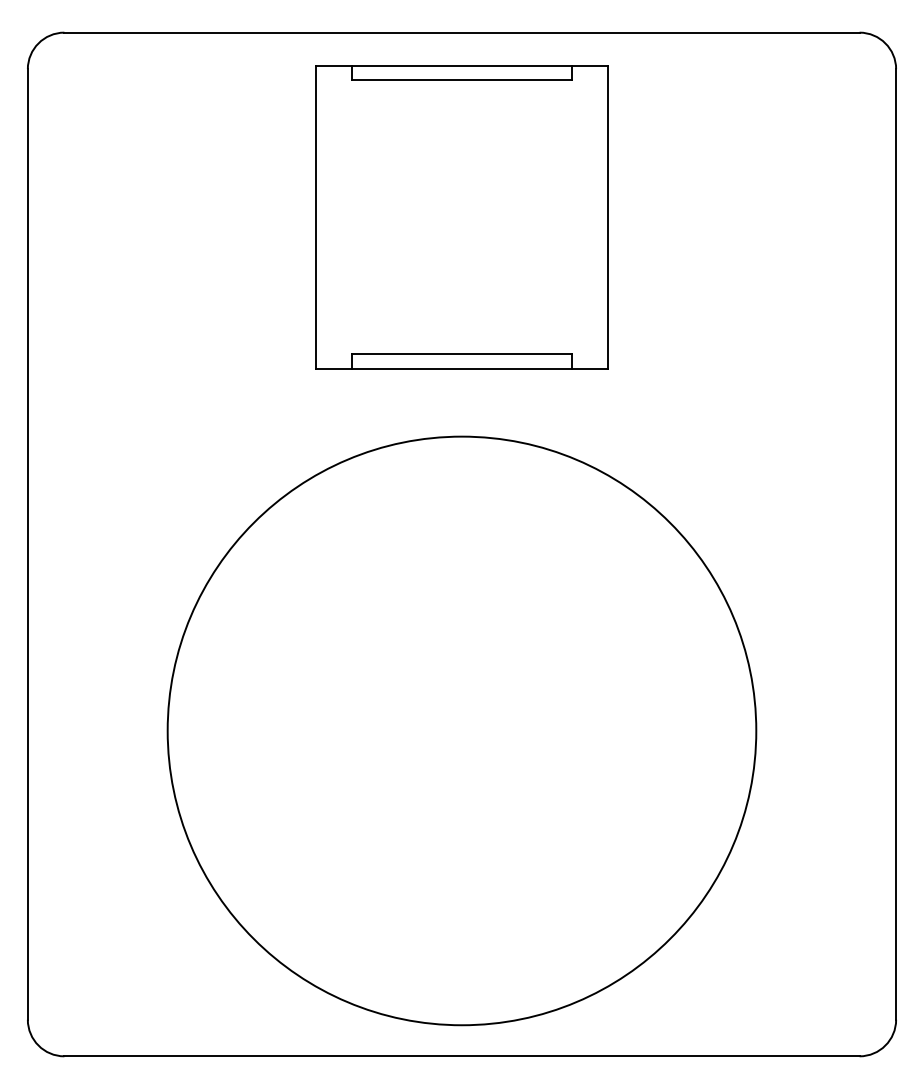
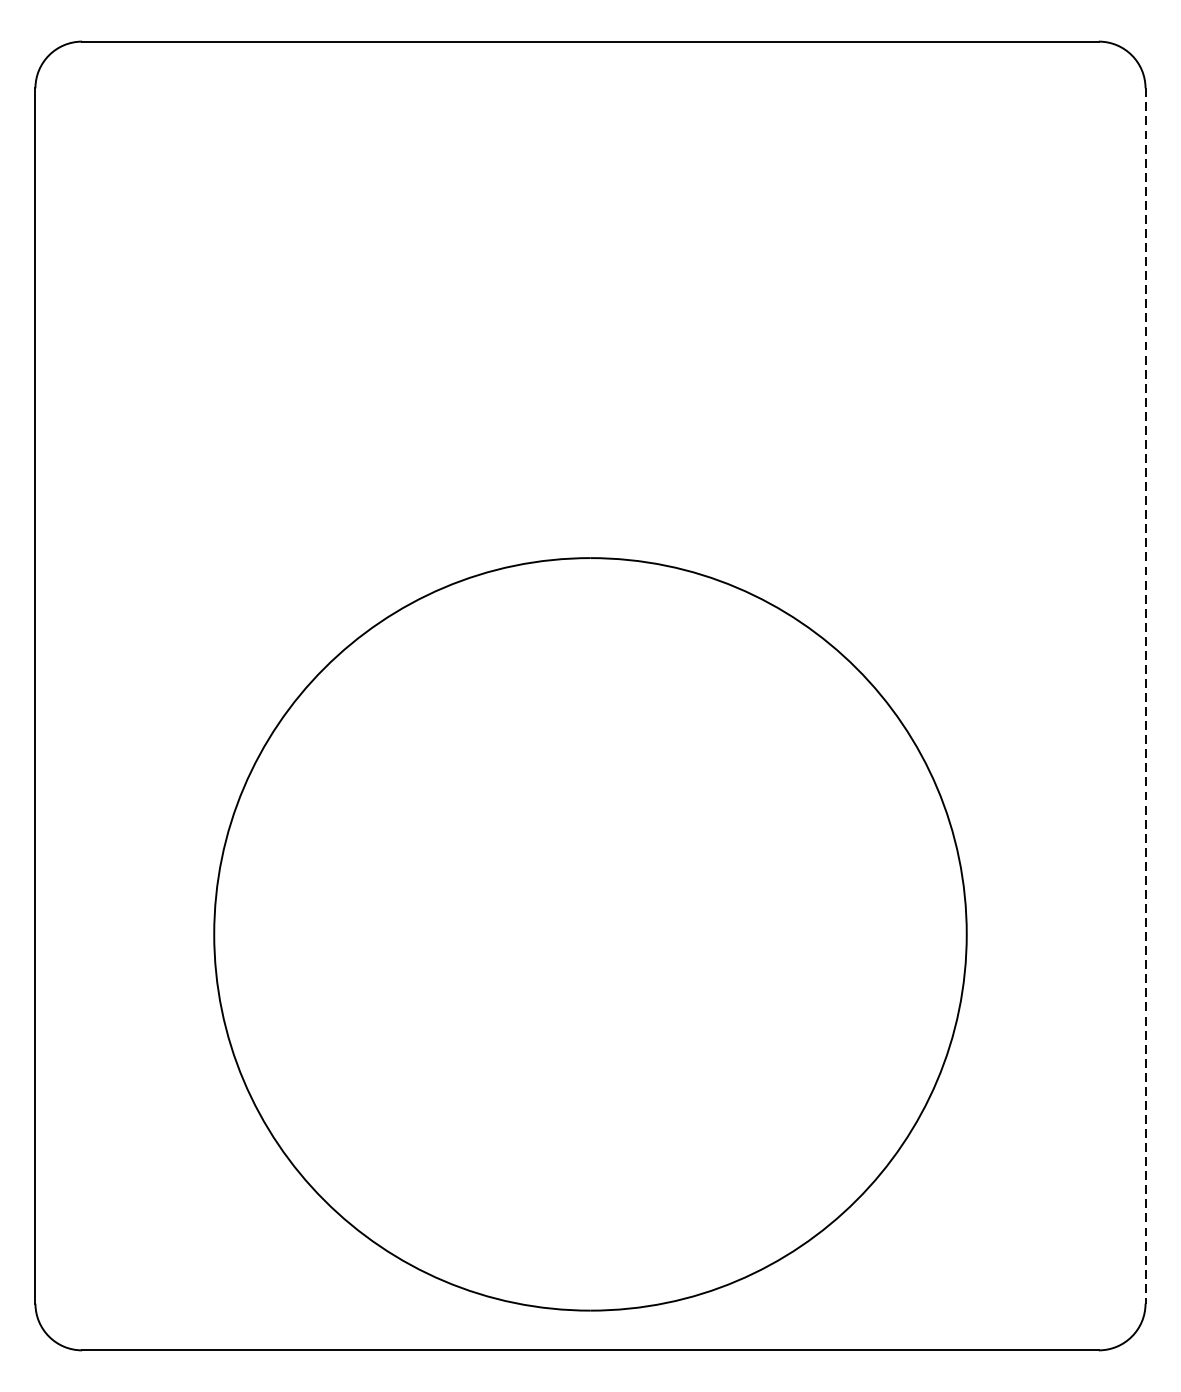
part: (461, 217) -> (589, 277), removed
line: (896, 544) -> (1146, 696), solid -> dashed

